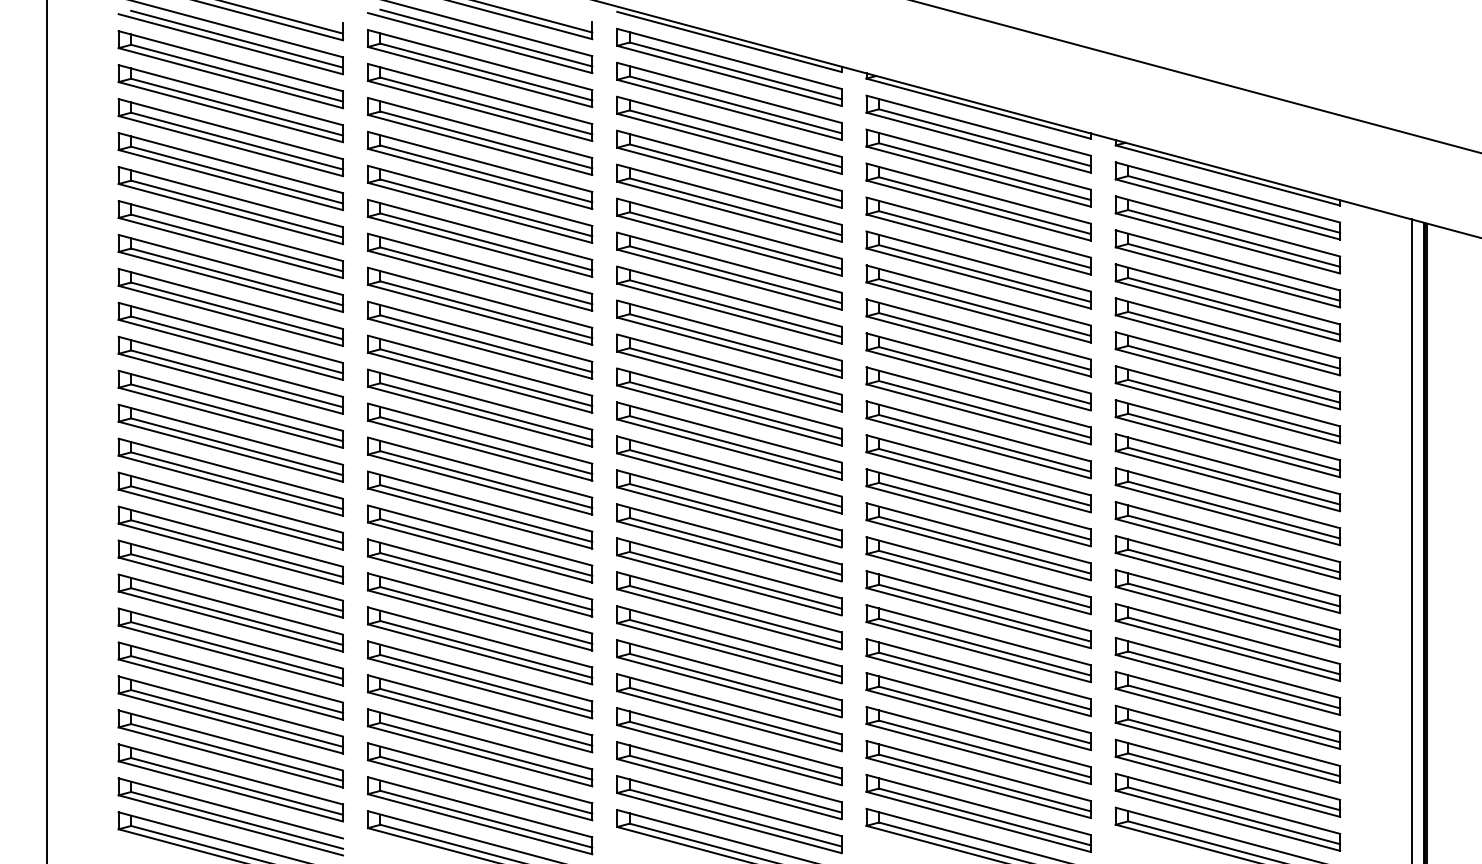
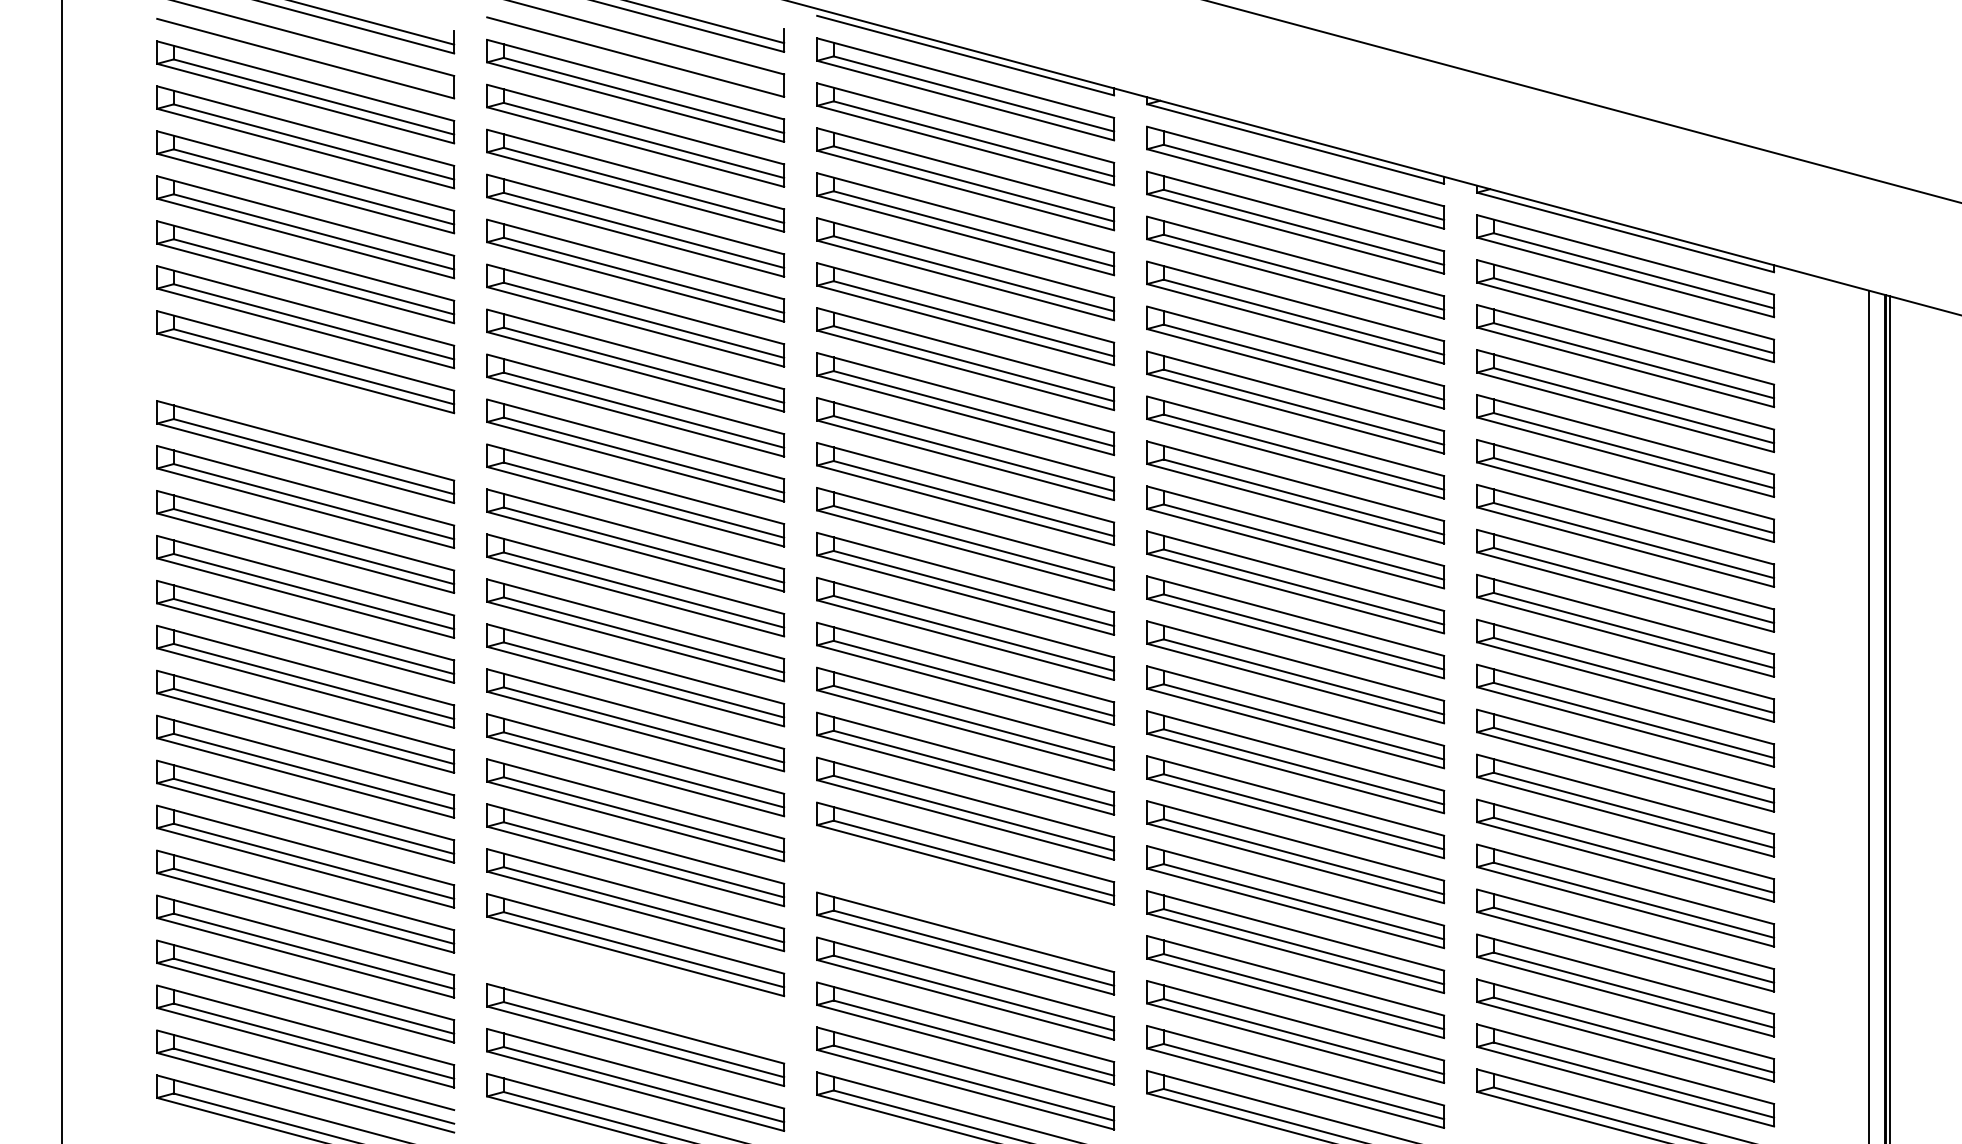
line: (486, 37) -> (644, 49), removed
line: (237, 38) -> (314, 51), removed
part: (230, 306) -> (305, 405), removed
part: (729, 678) -> (965, 898), removed
part: (480, 747) -> (636, 989), removed

